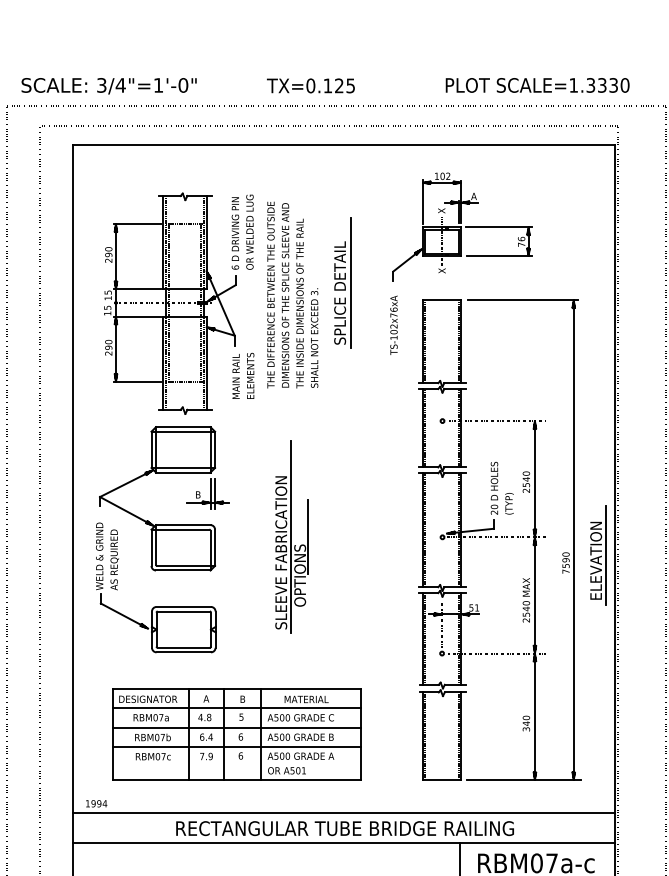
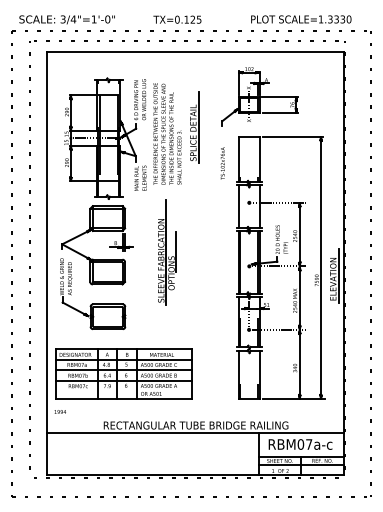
text: (393, 325) -> (222, 163), moved
part: (292, 537) -> (167, 252), moved
part: (236, 733) -> (123, 373), moved
line: (343, 813) -> (195, 417), removed

